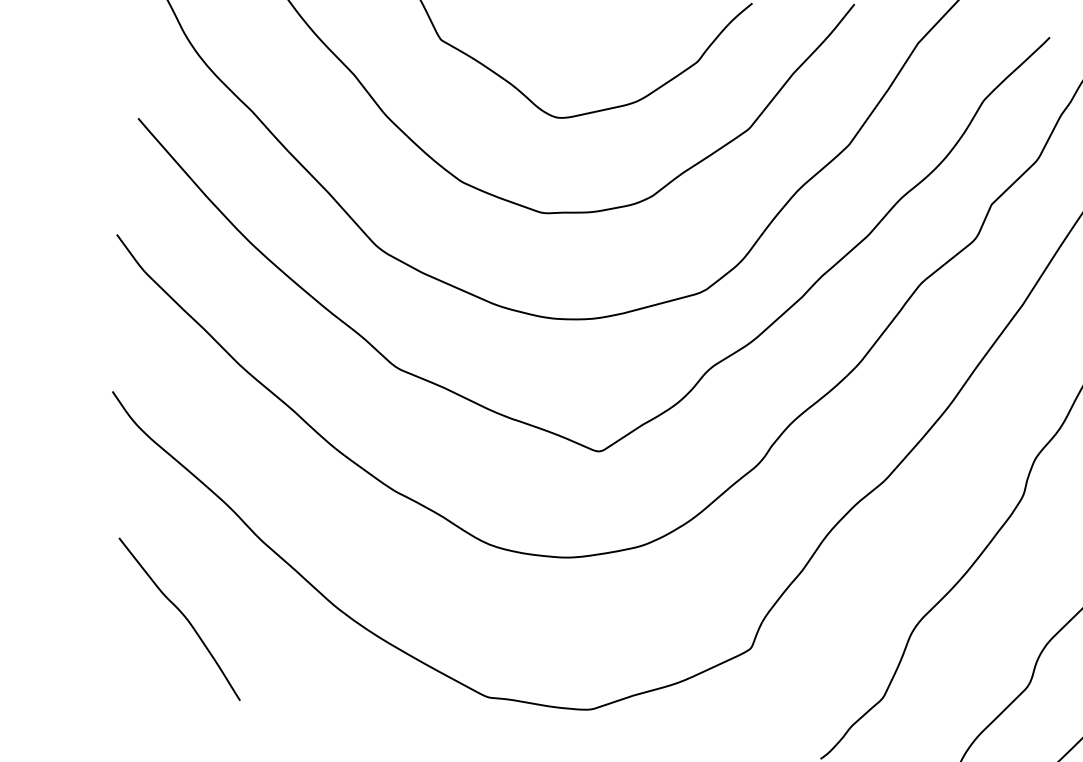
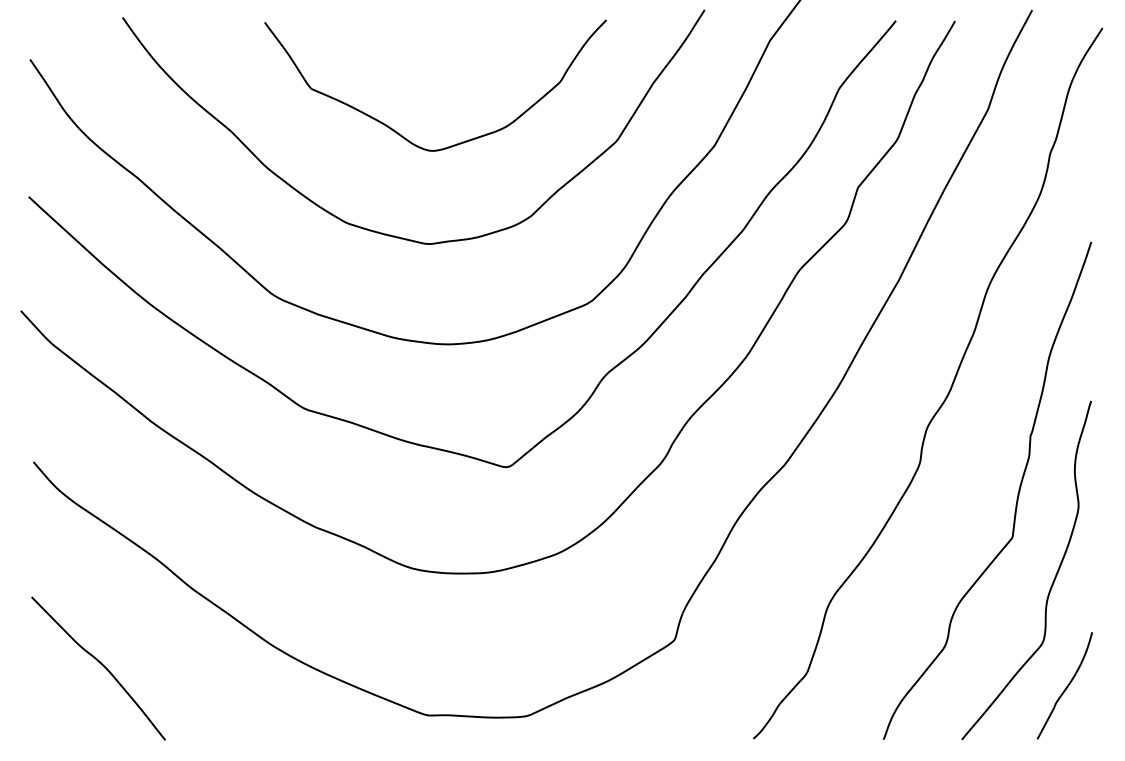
curve: (183, 616) -> (101, 665), moved

